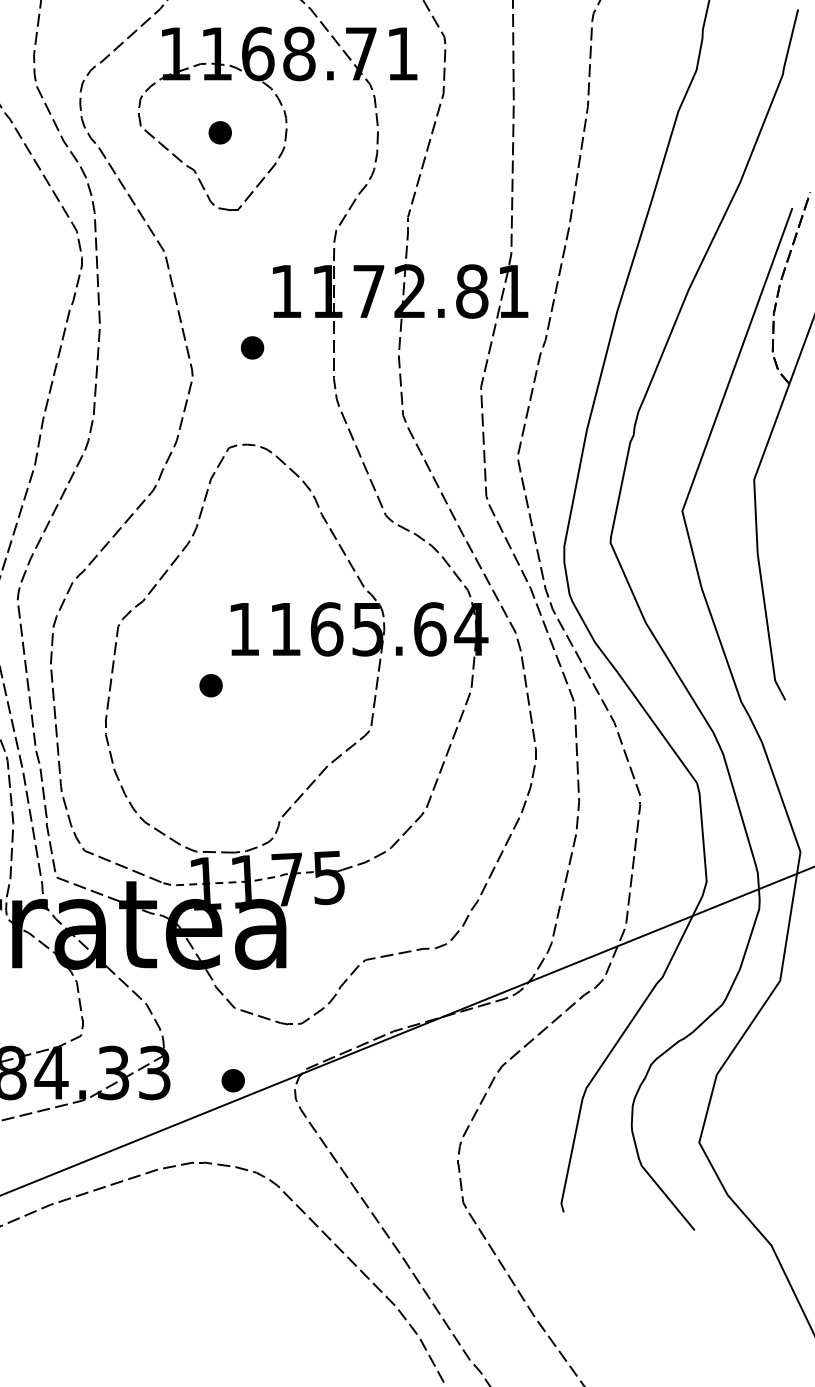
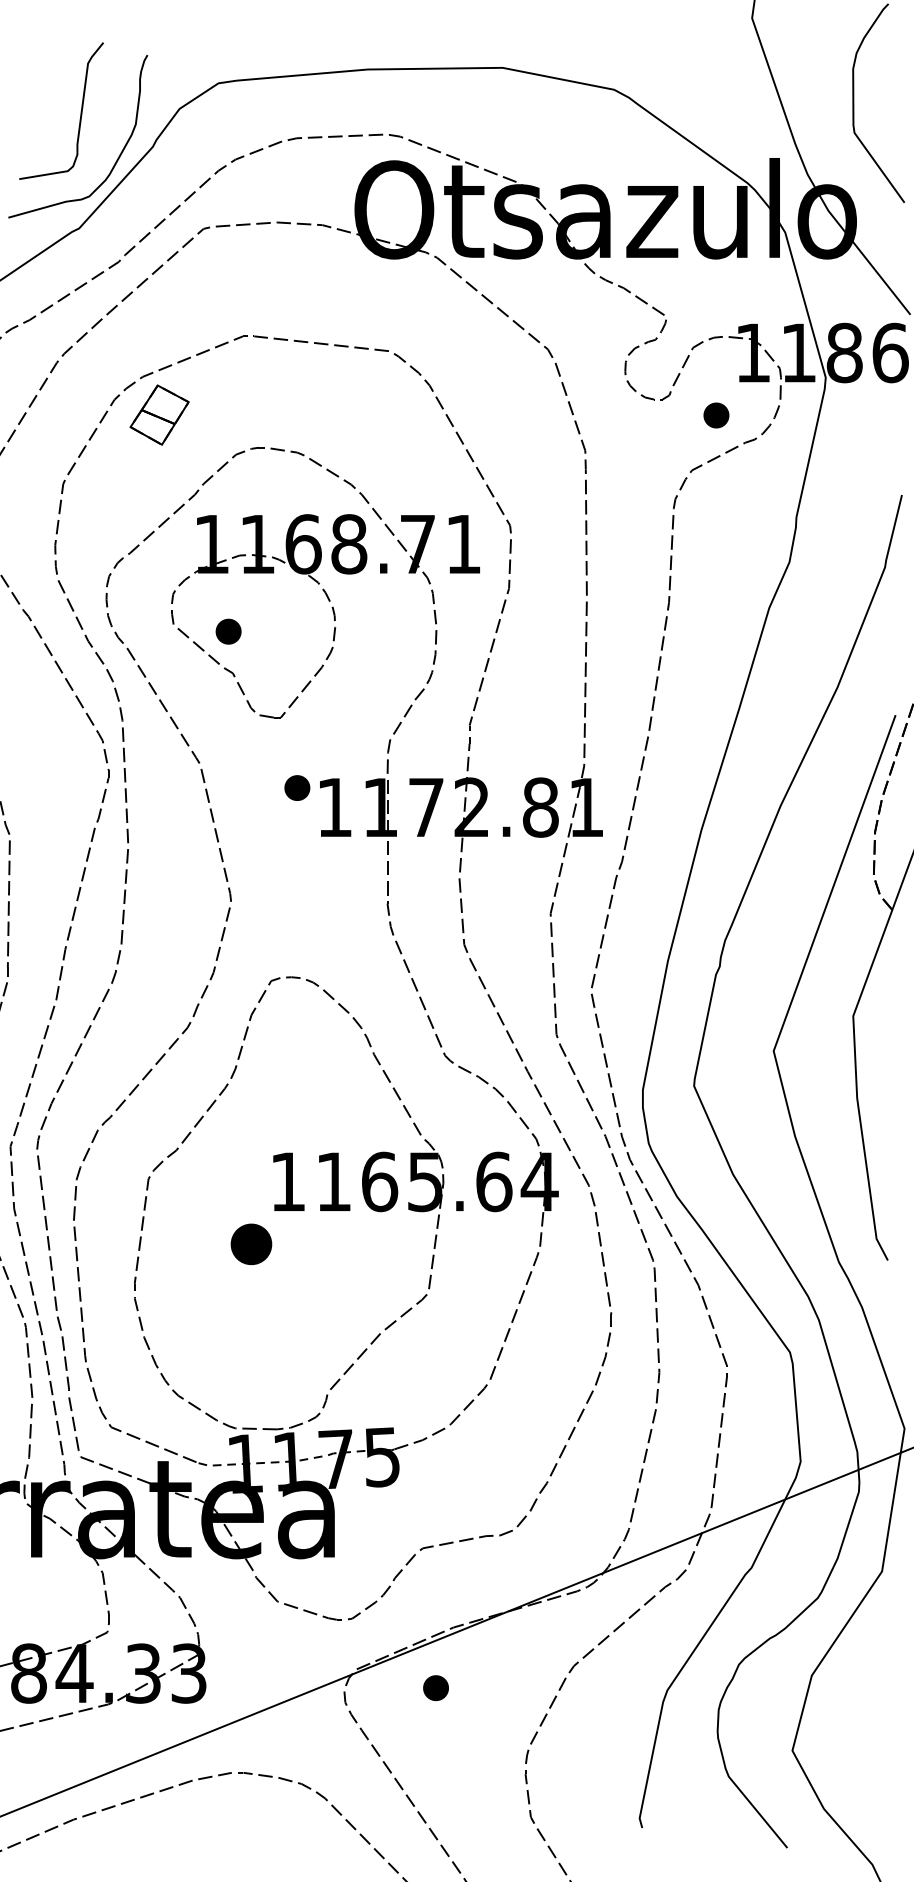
part: (220, 132) -> (228, 631), moved
part: (252, 347) -> (297, 787), moved
part: (211, 685) -> (251, 1244), size x1.6
part: (232, 1081) -> (435, 1688), moved

